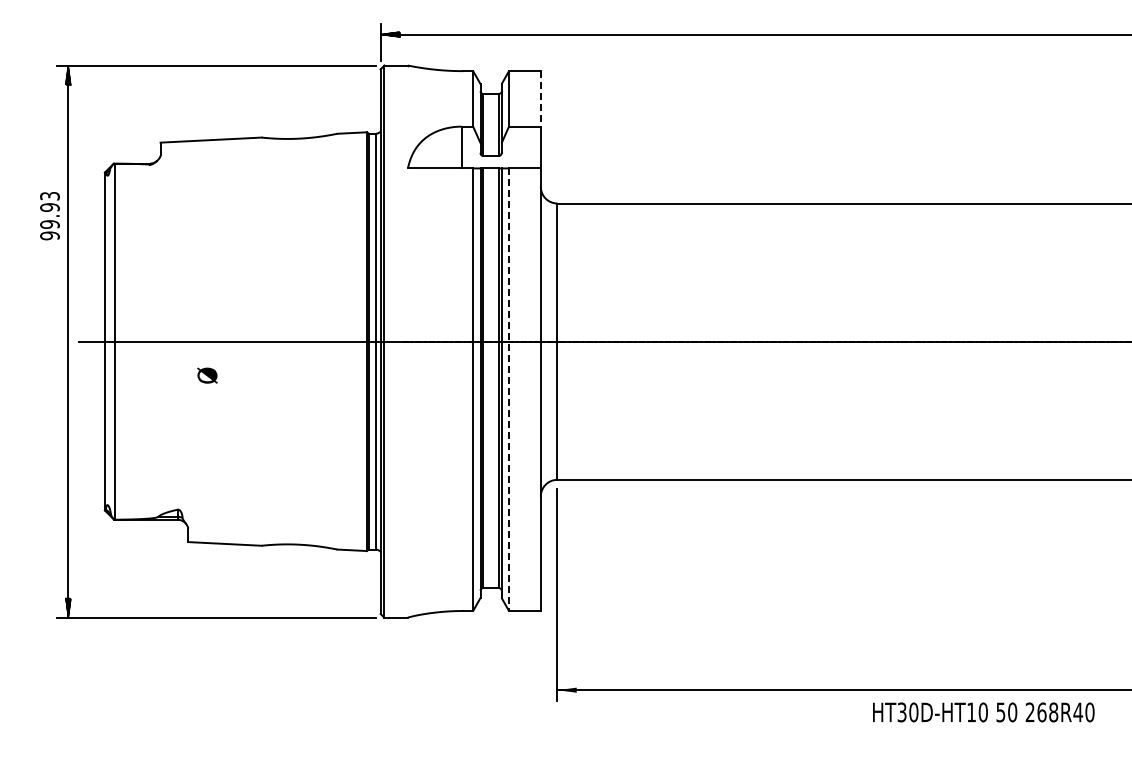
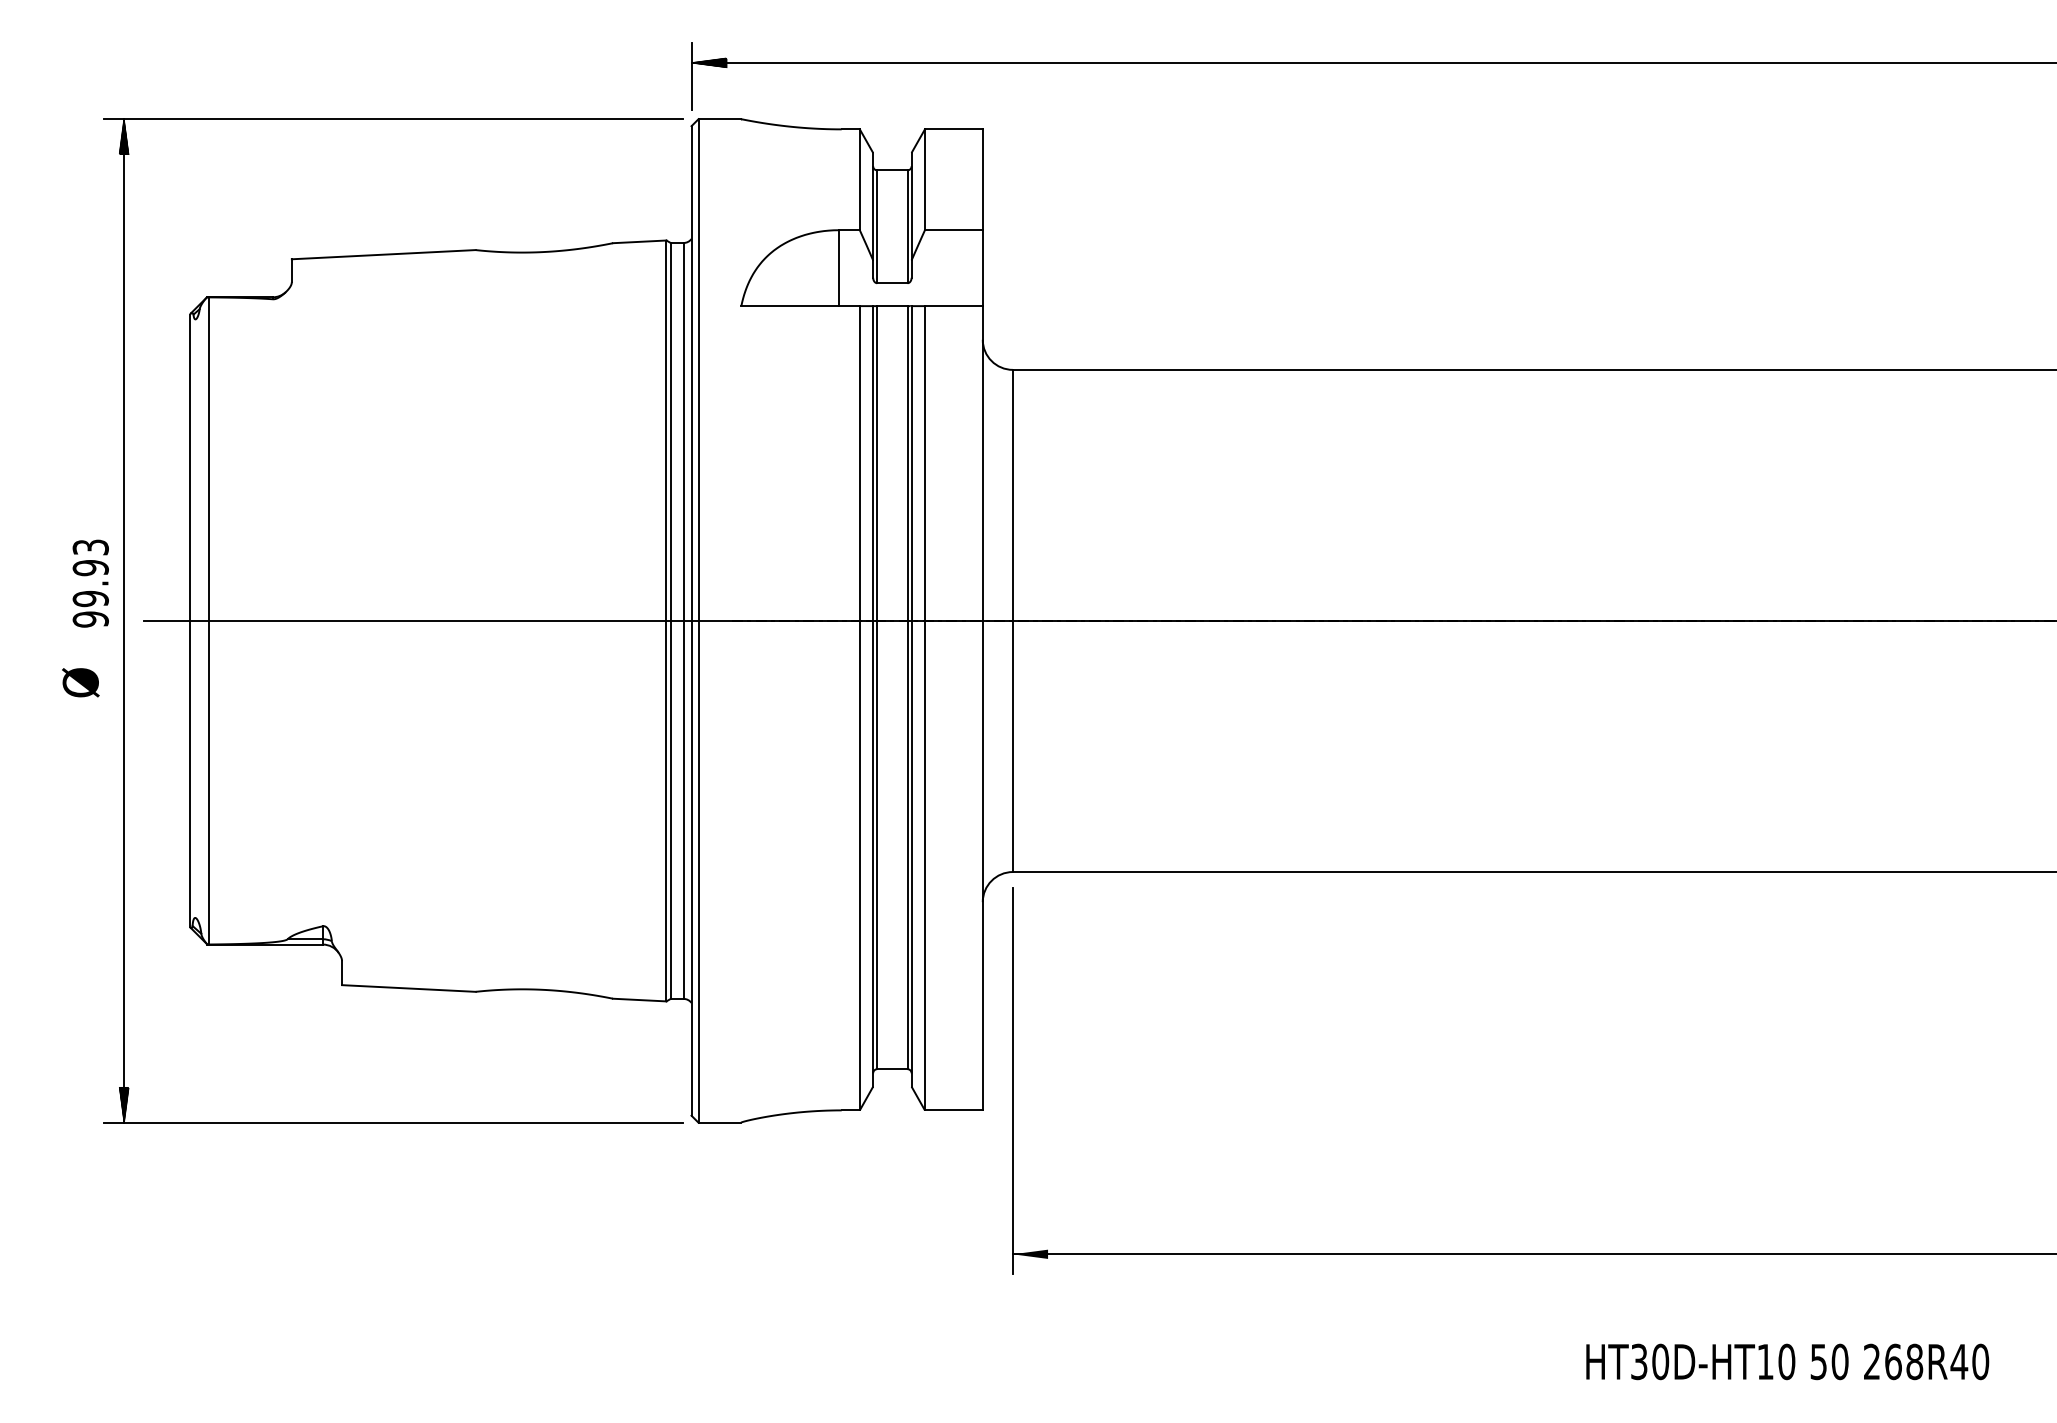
line: (540, 98) -> (982, 179), dashed -> solid
text: (49, 216) -> (89, 584), moved
text: (207, 375) -> (80, 682), moved
line: (509, 390) -> (925, 709), dashed -> solid
text: (983, 712) -> (1787, 1362), moved

